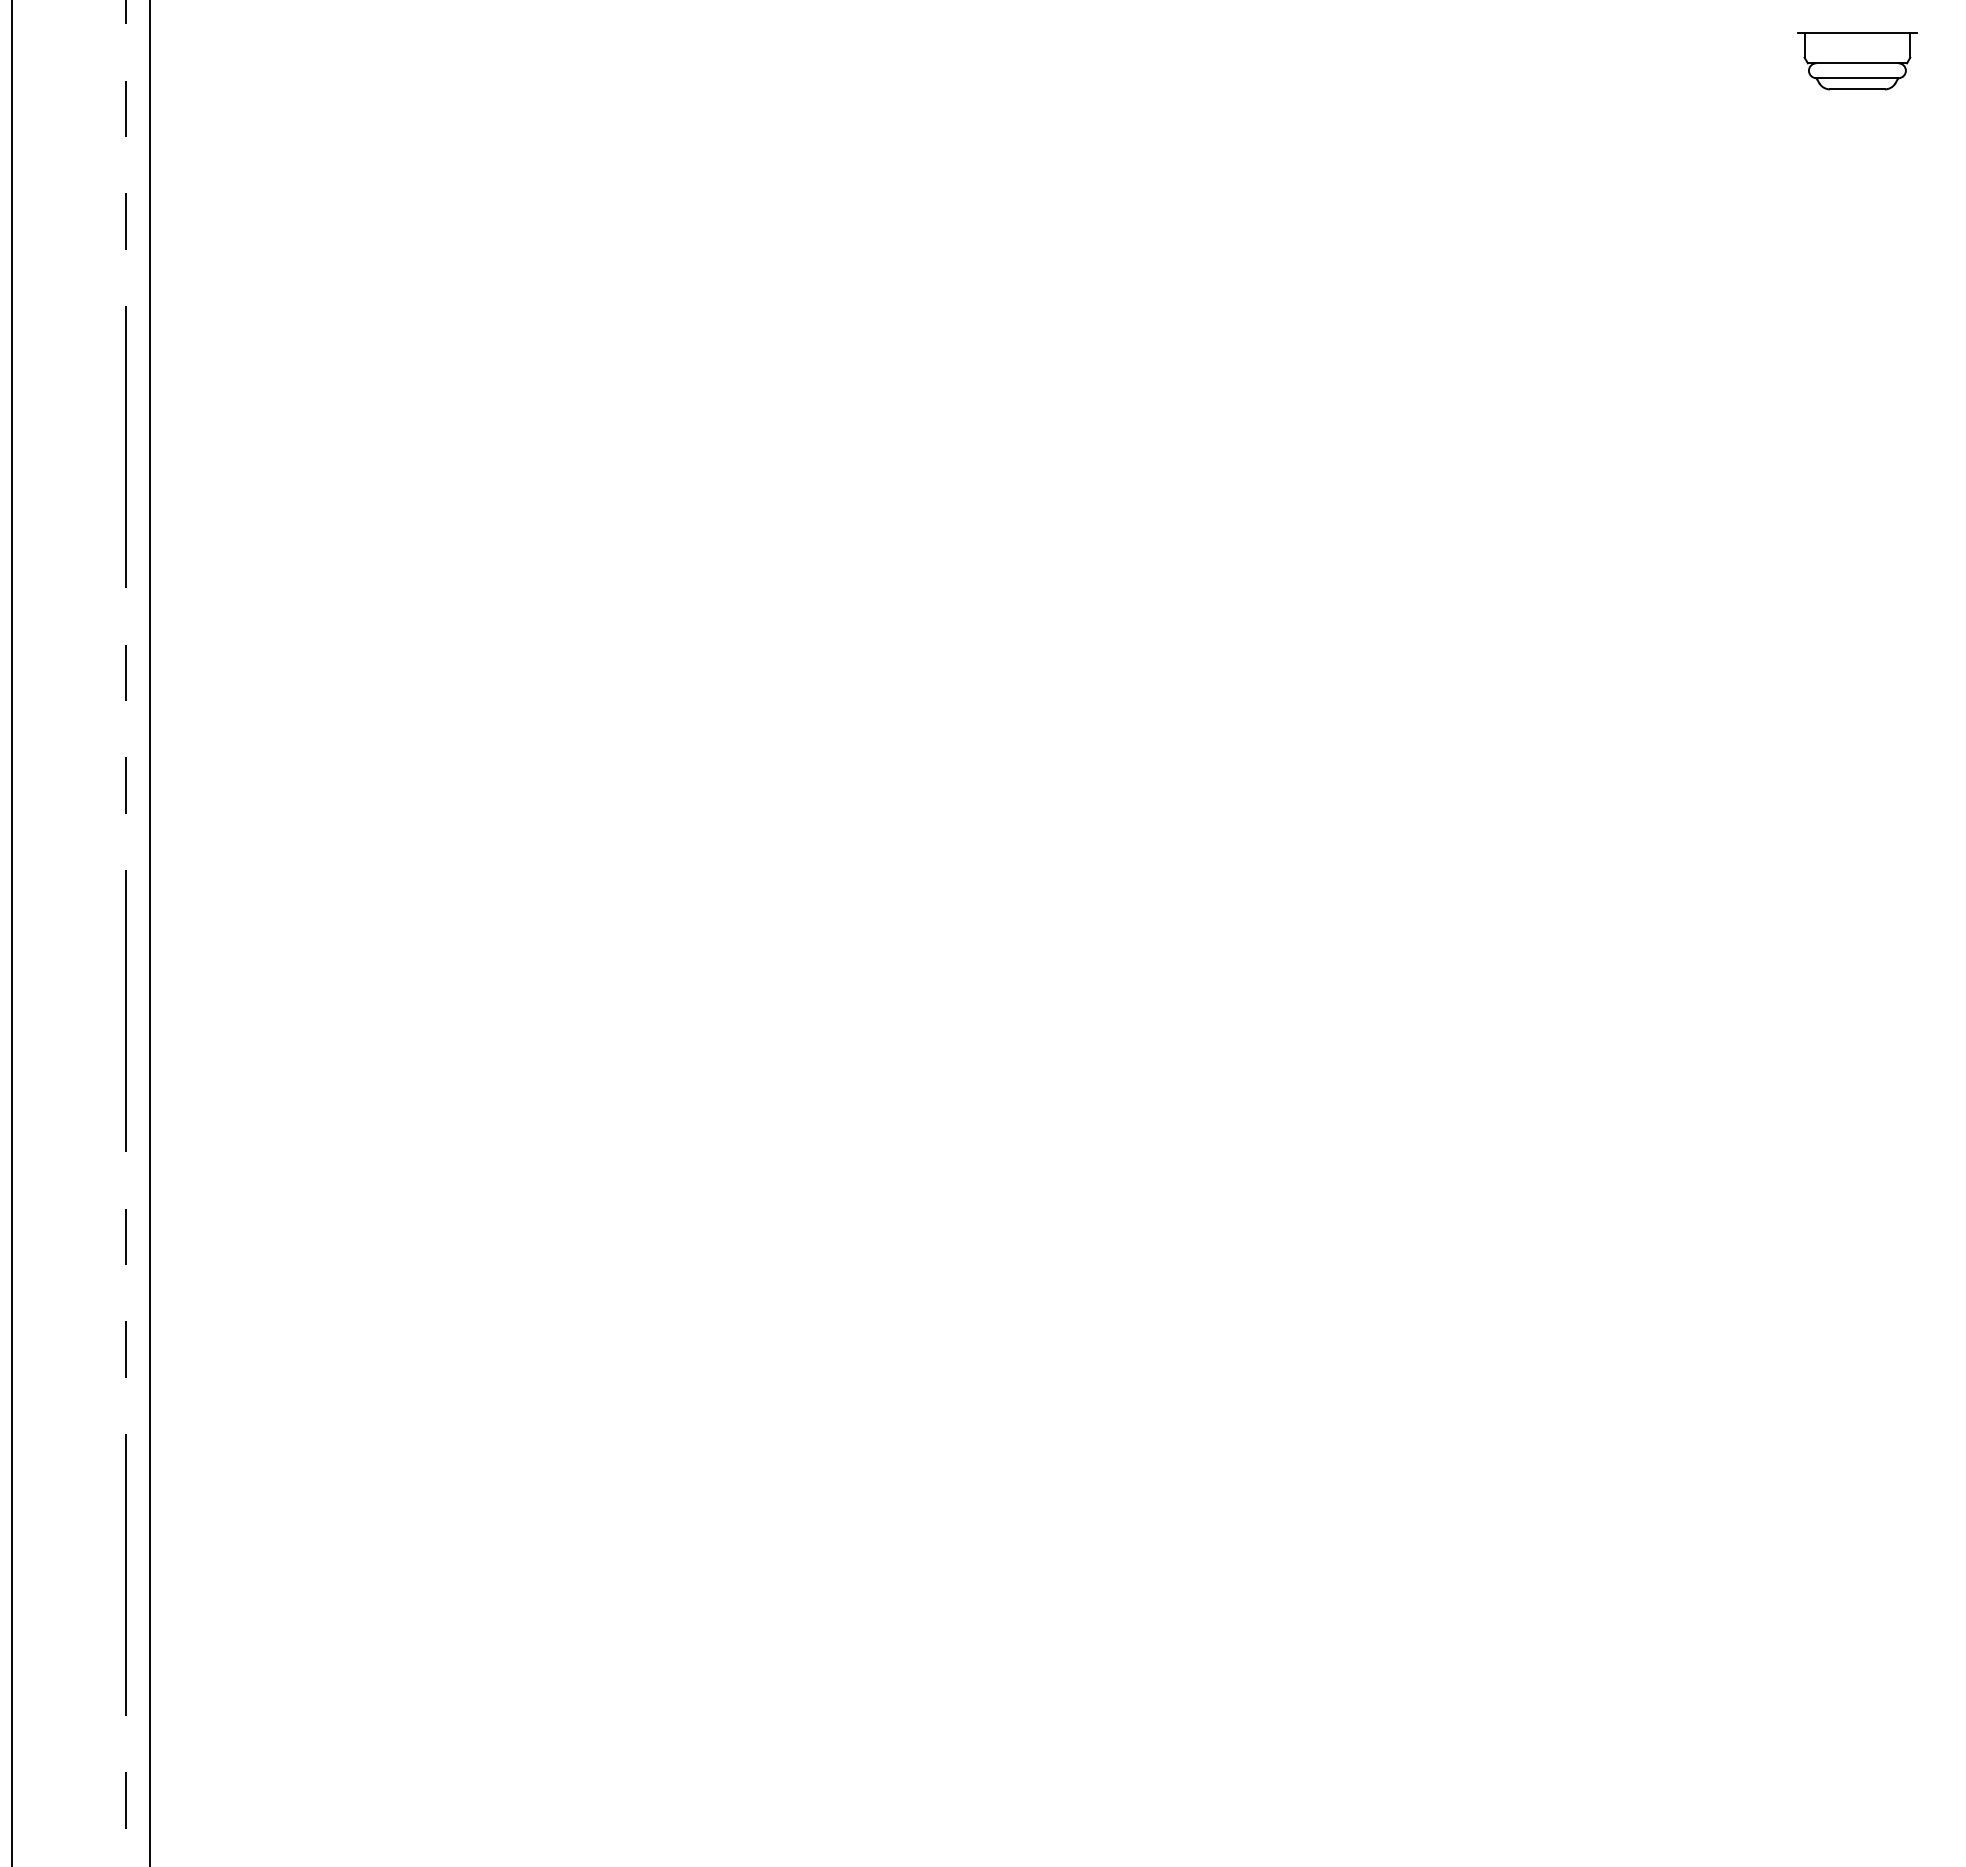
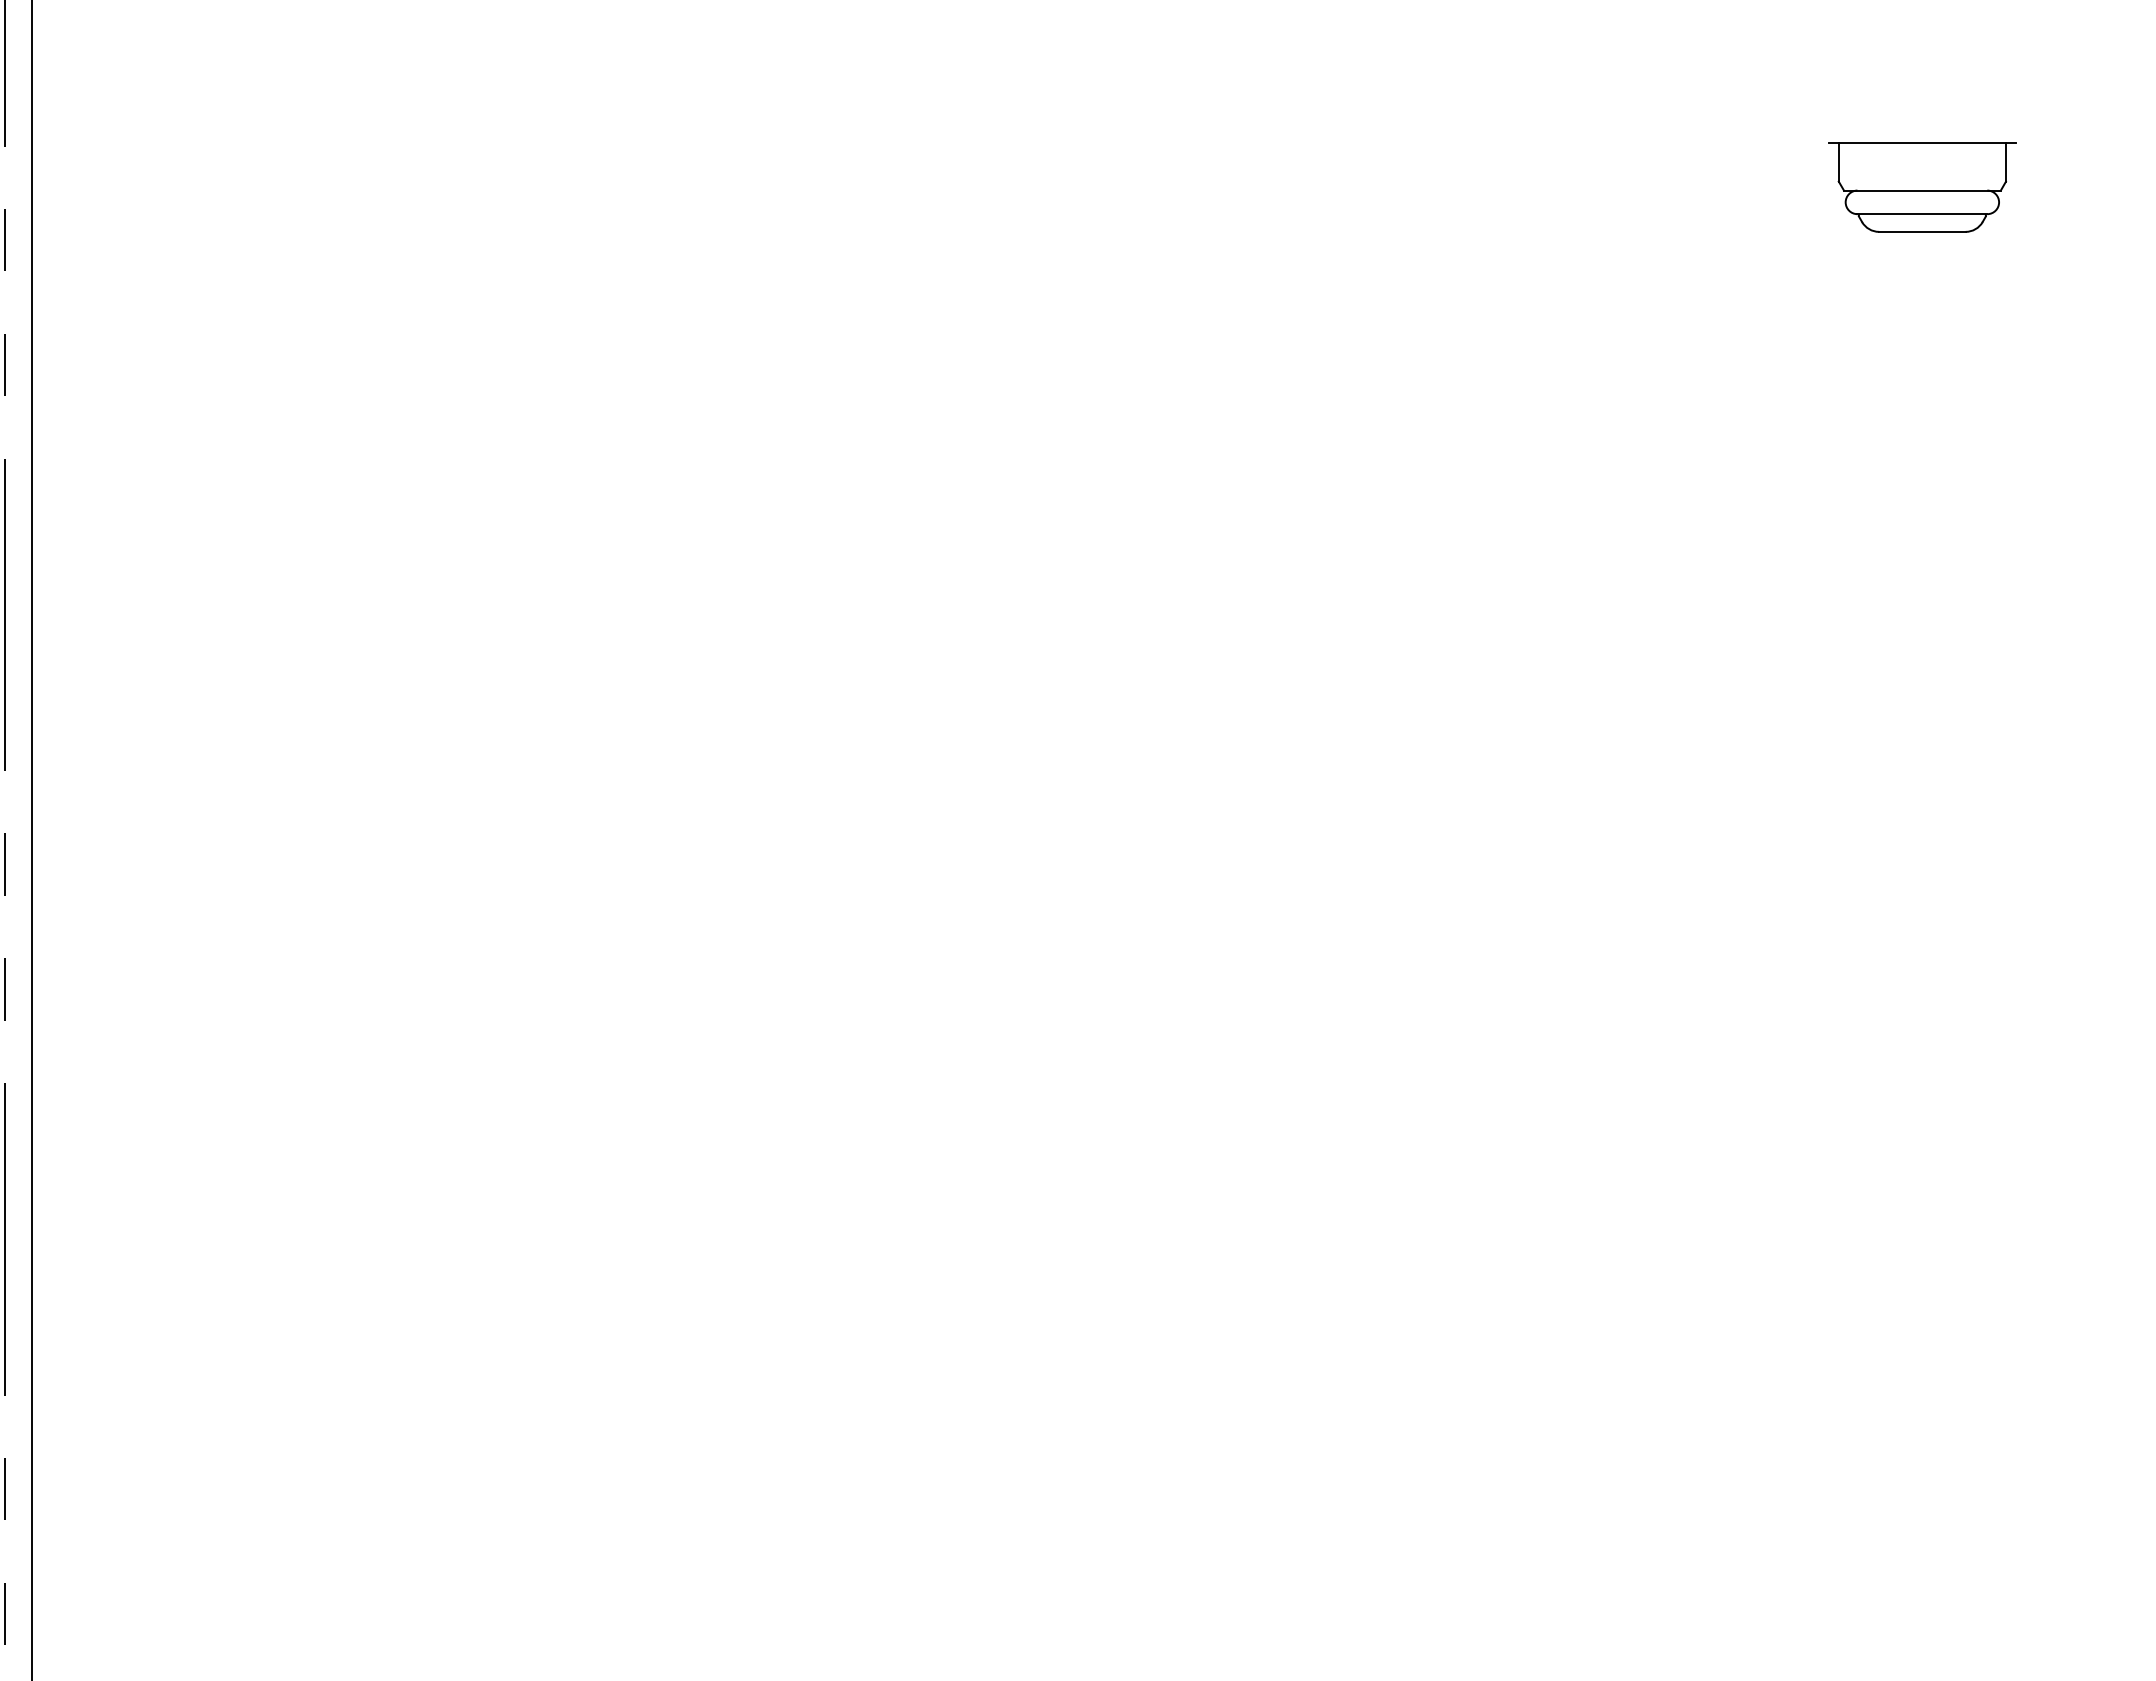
part: (1857, 61) -> (1922, 187), size x1.43

